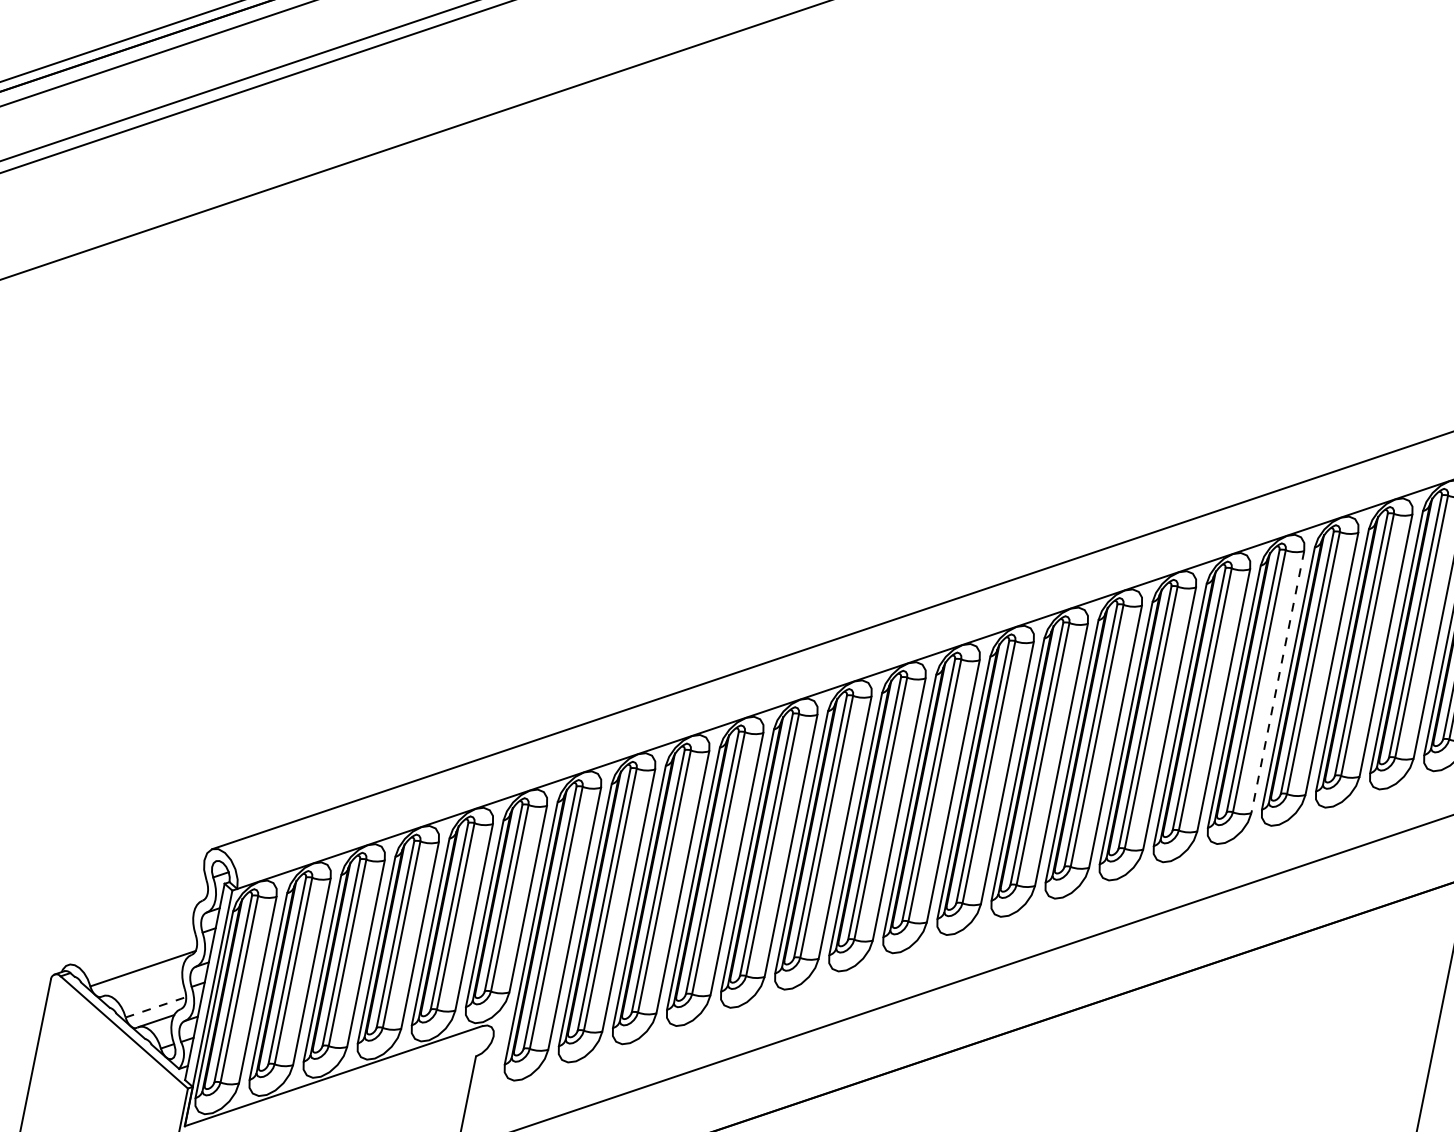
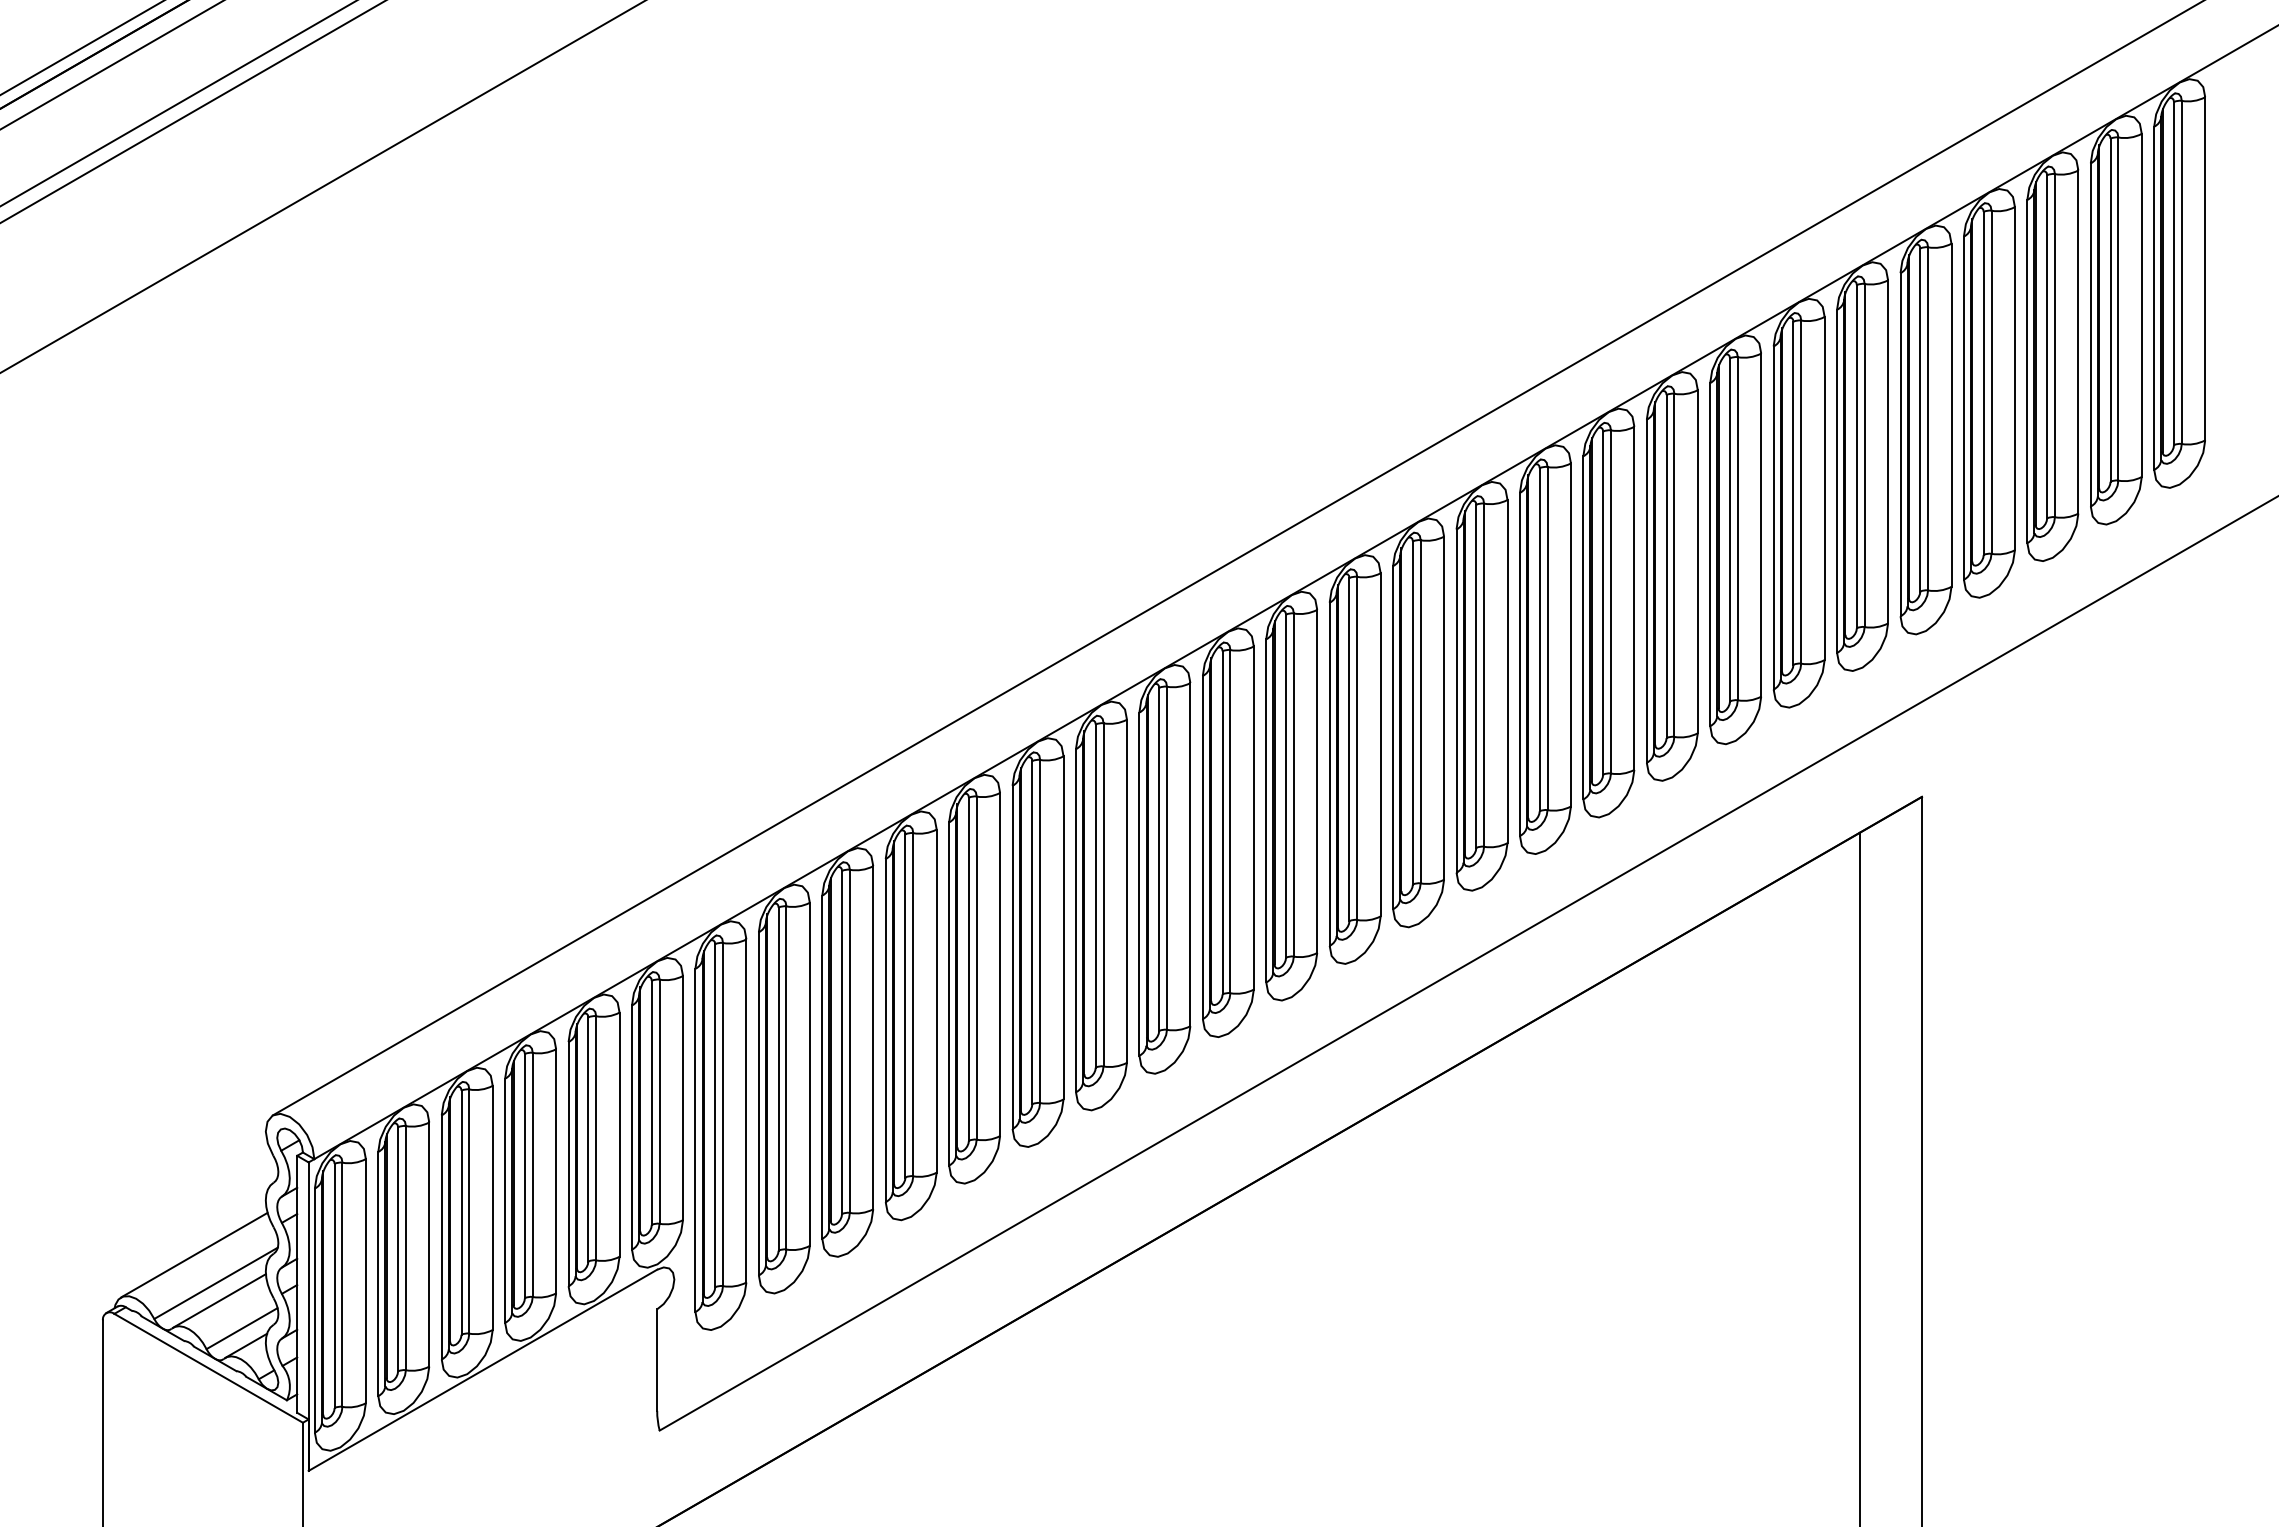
line: (1277, 681) -> (1570, 634), dashed -> solid
line: (130, 943) -> (193, 1254), added
line: (143, 982) -> (219, 1300), added
line: (156, 1007) -> (242, 1328), dashed -> solid

